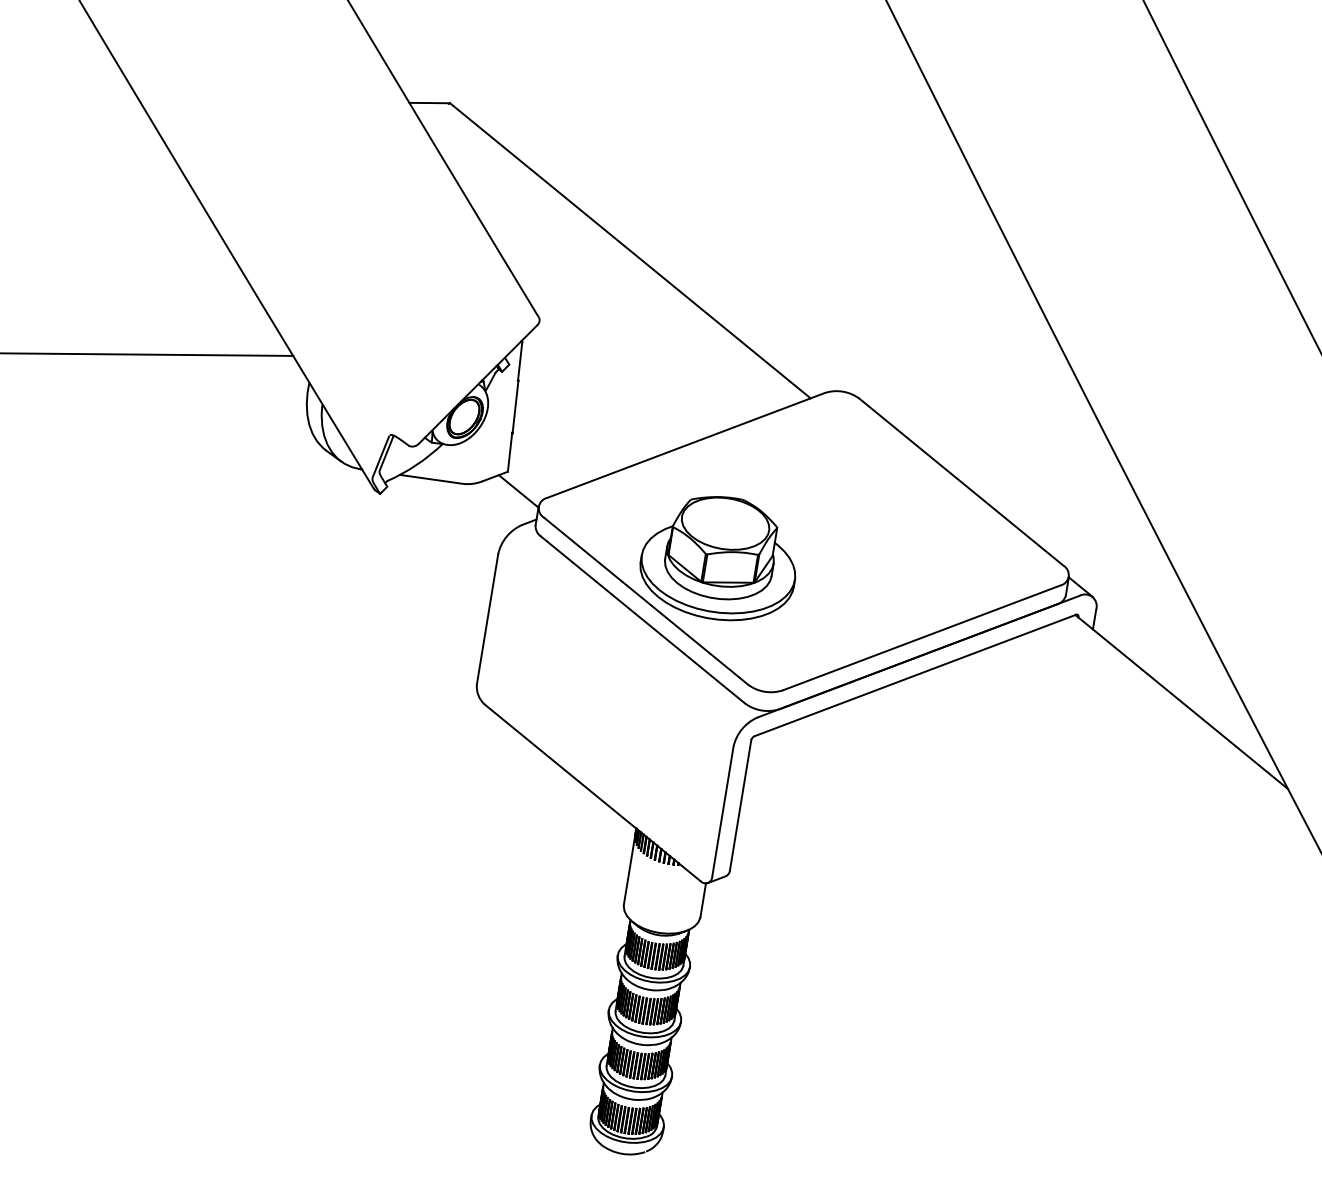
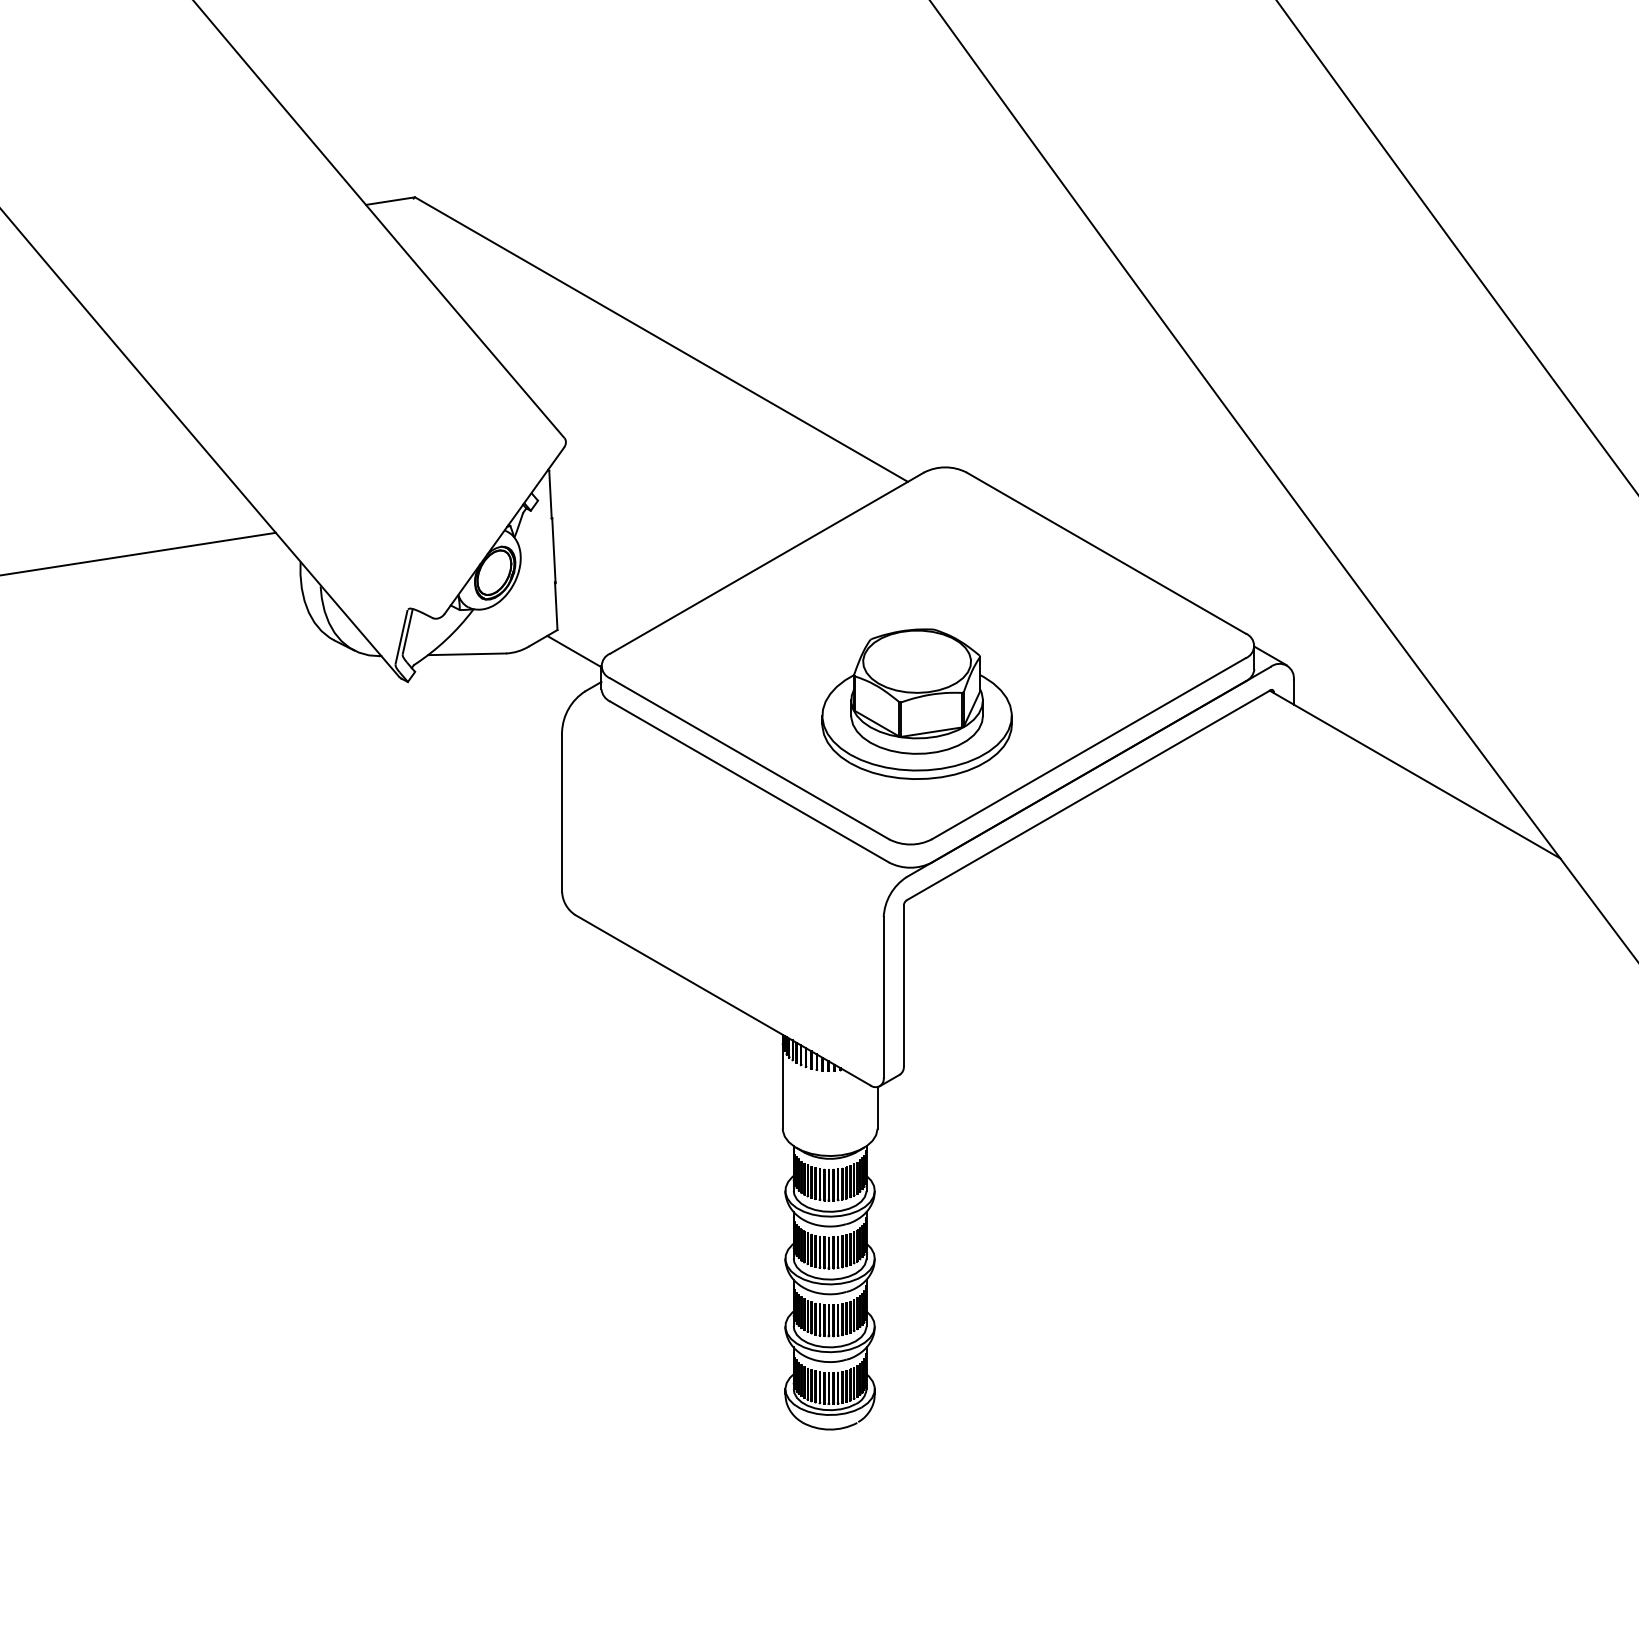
part: (719, 557) -> (916, 703), moved

